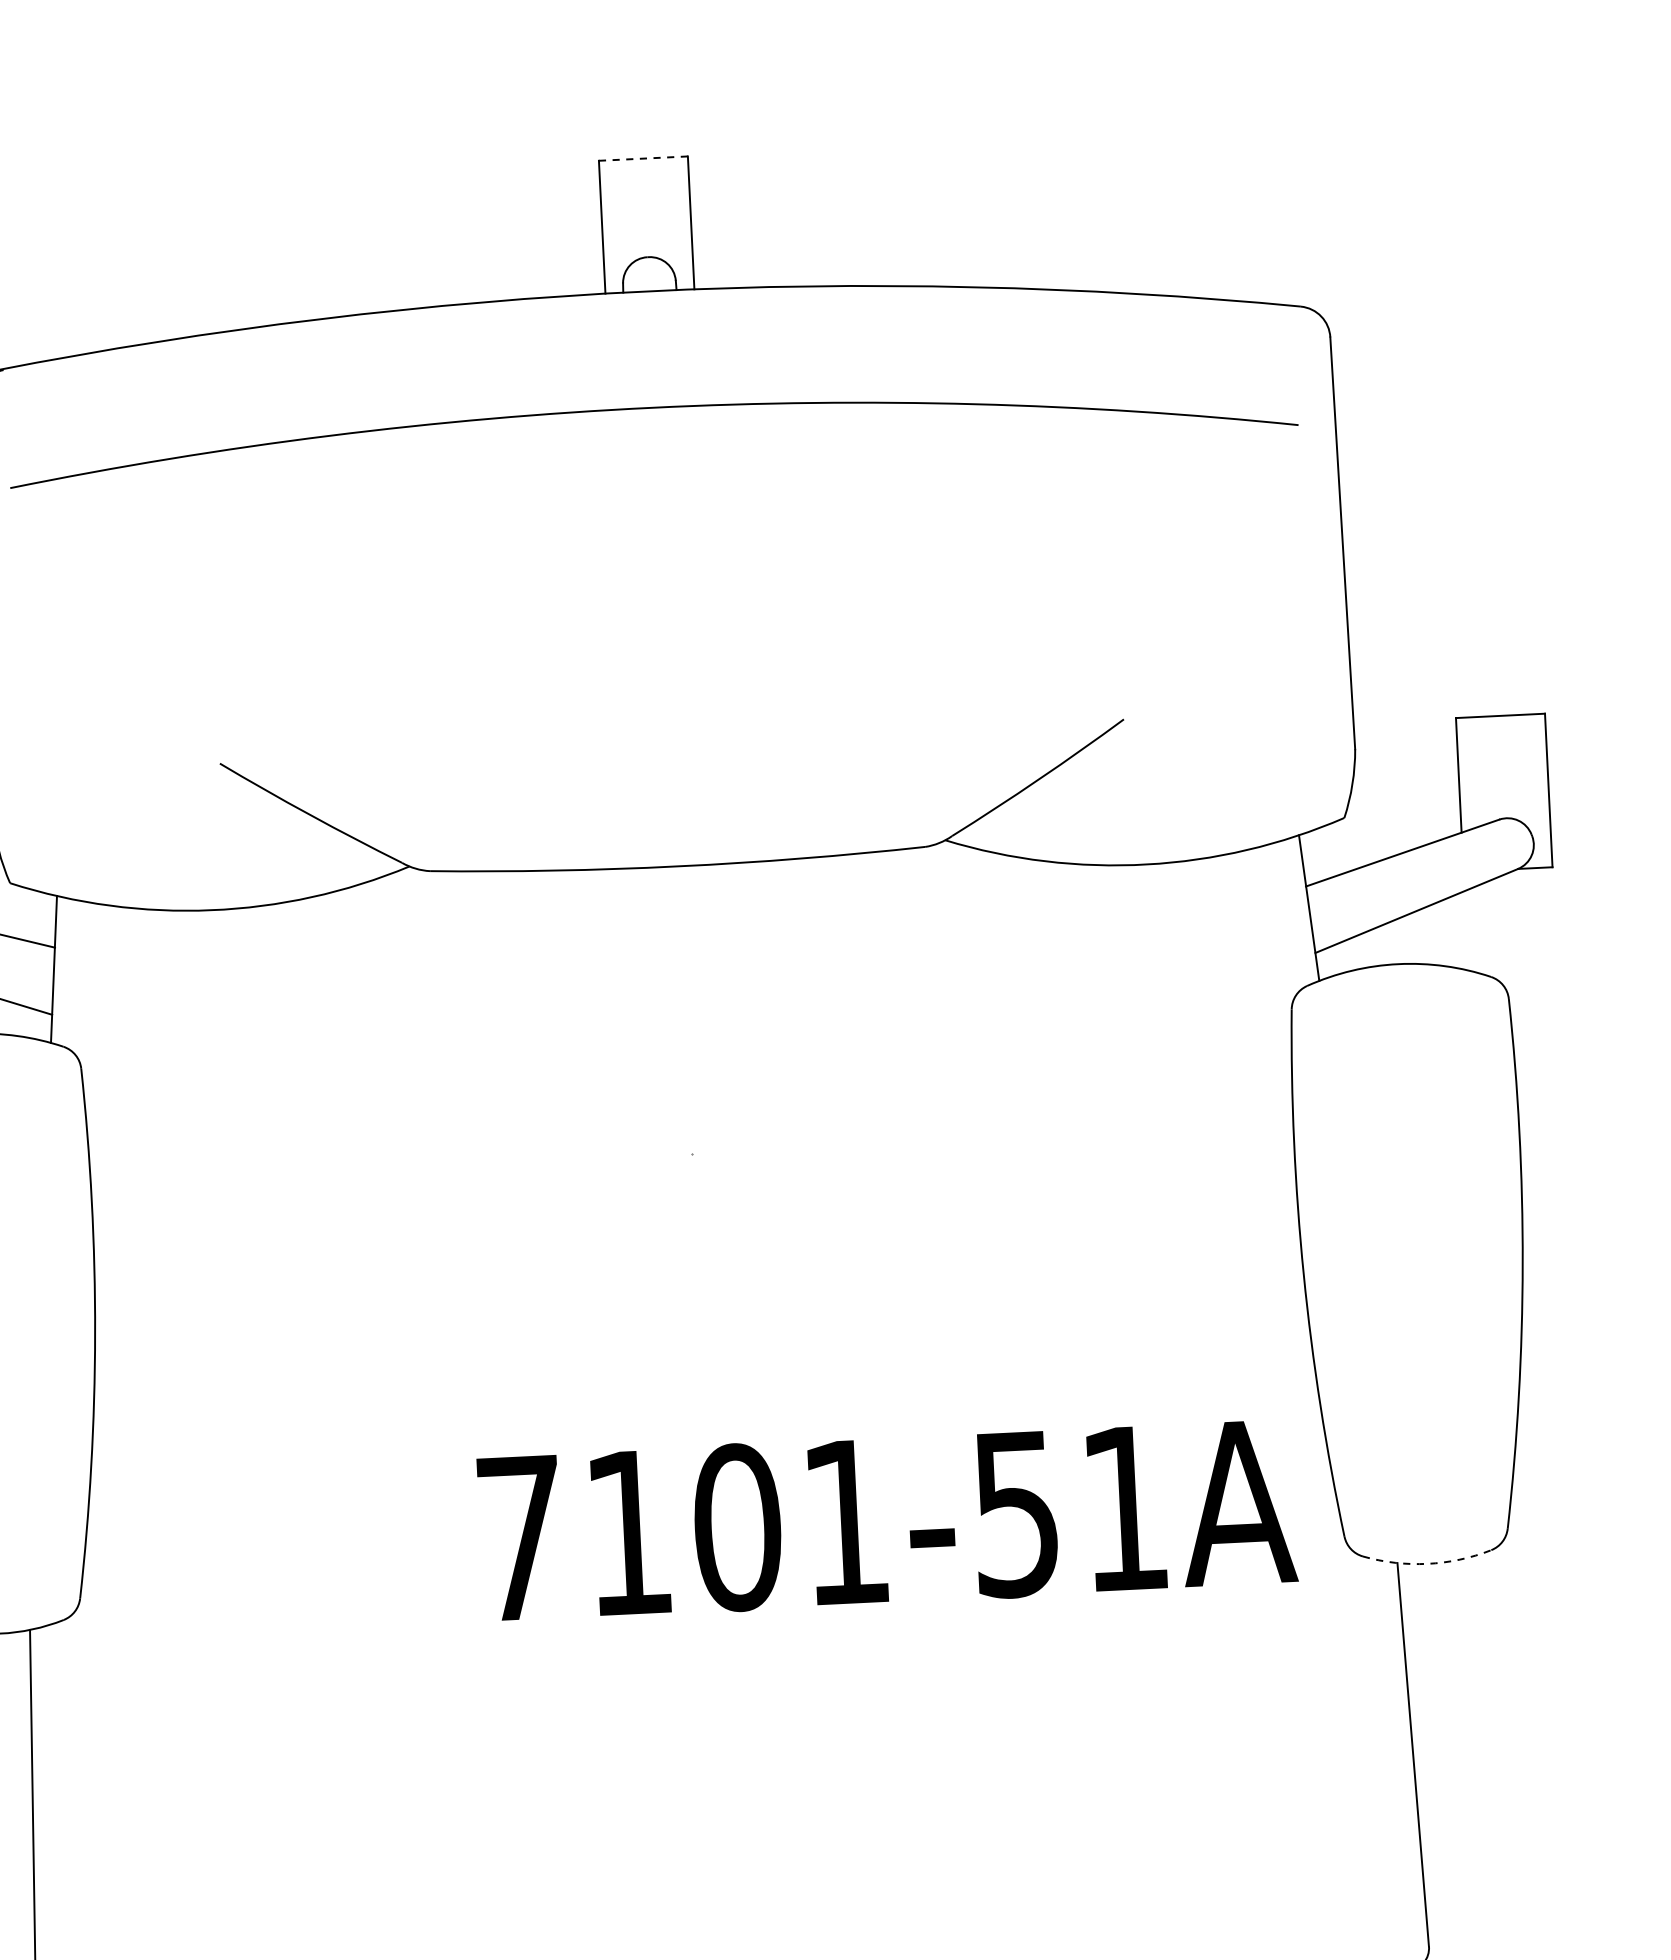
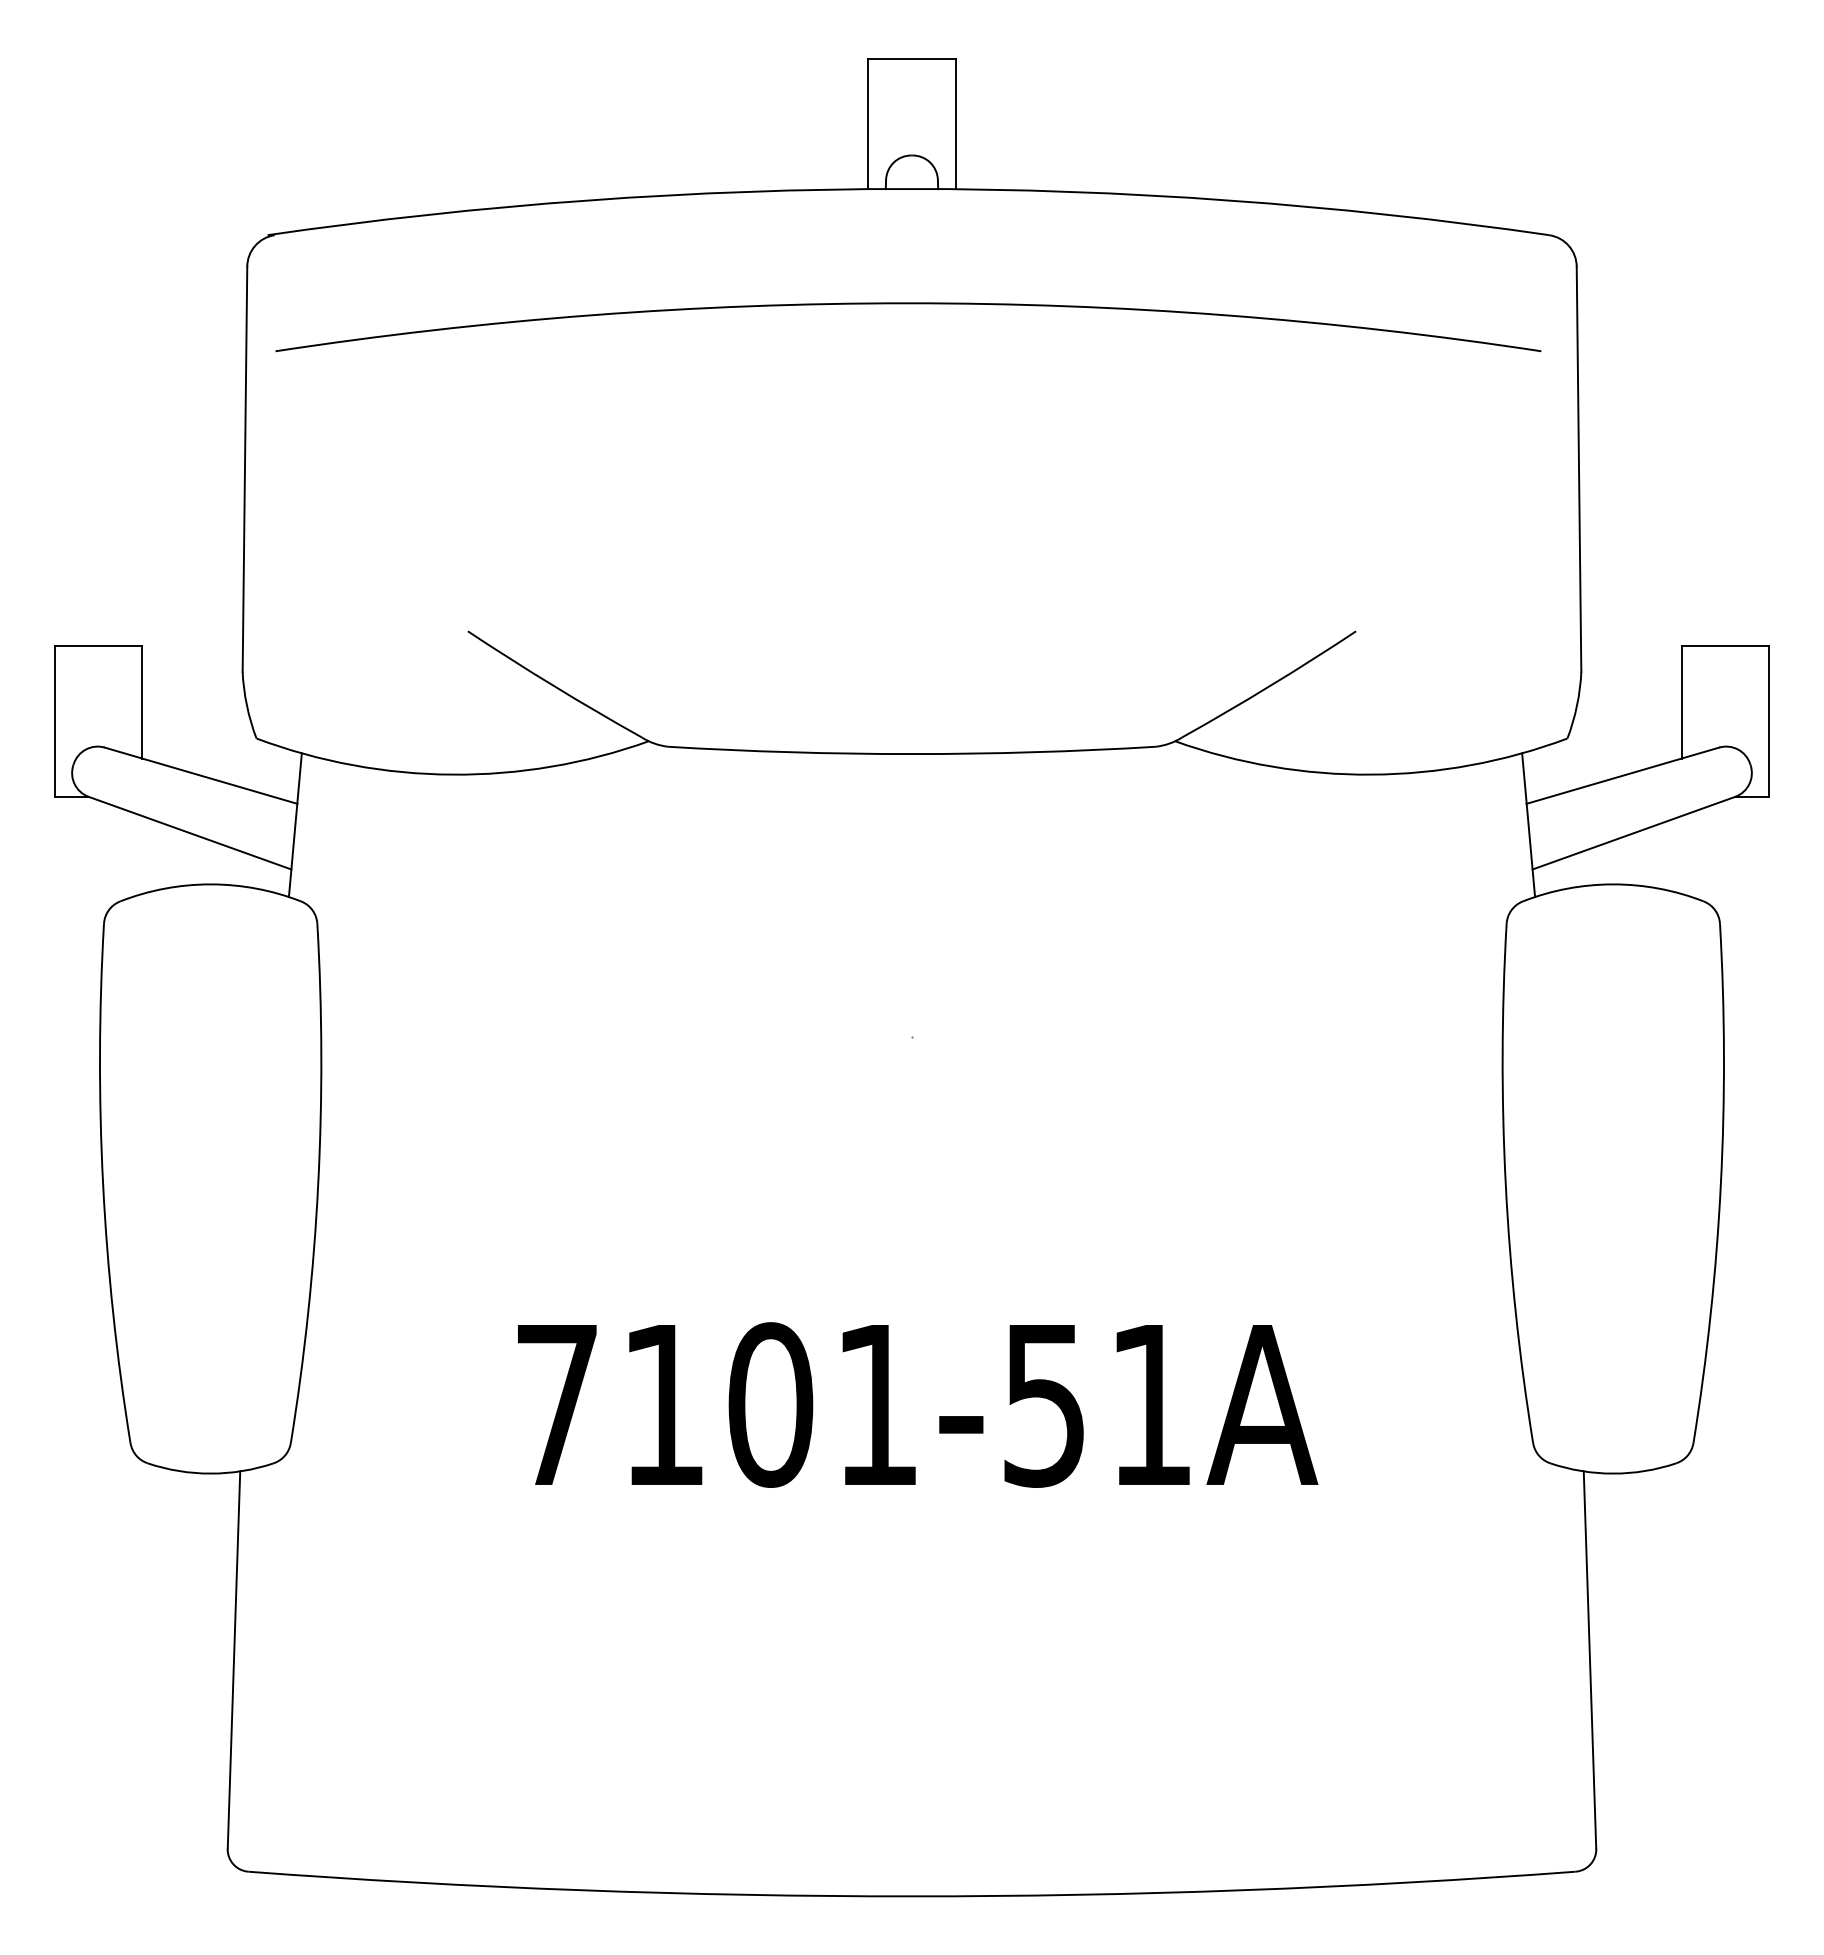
line: (643, 158) -> (912, 58), dashed -> solid
text: (888, 1519) -> (918, 1404), moved
arc: (1427, 1563) -> (1613, 1473), dashed -> solid

